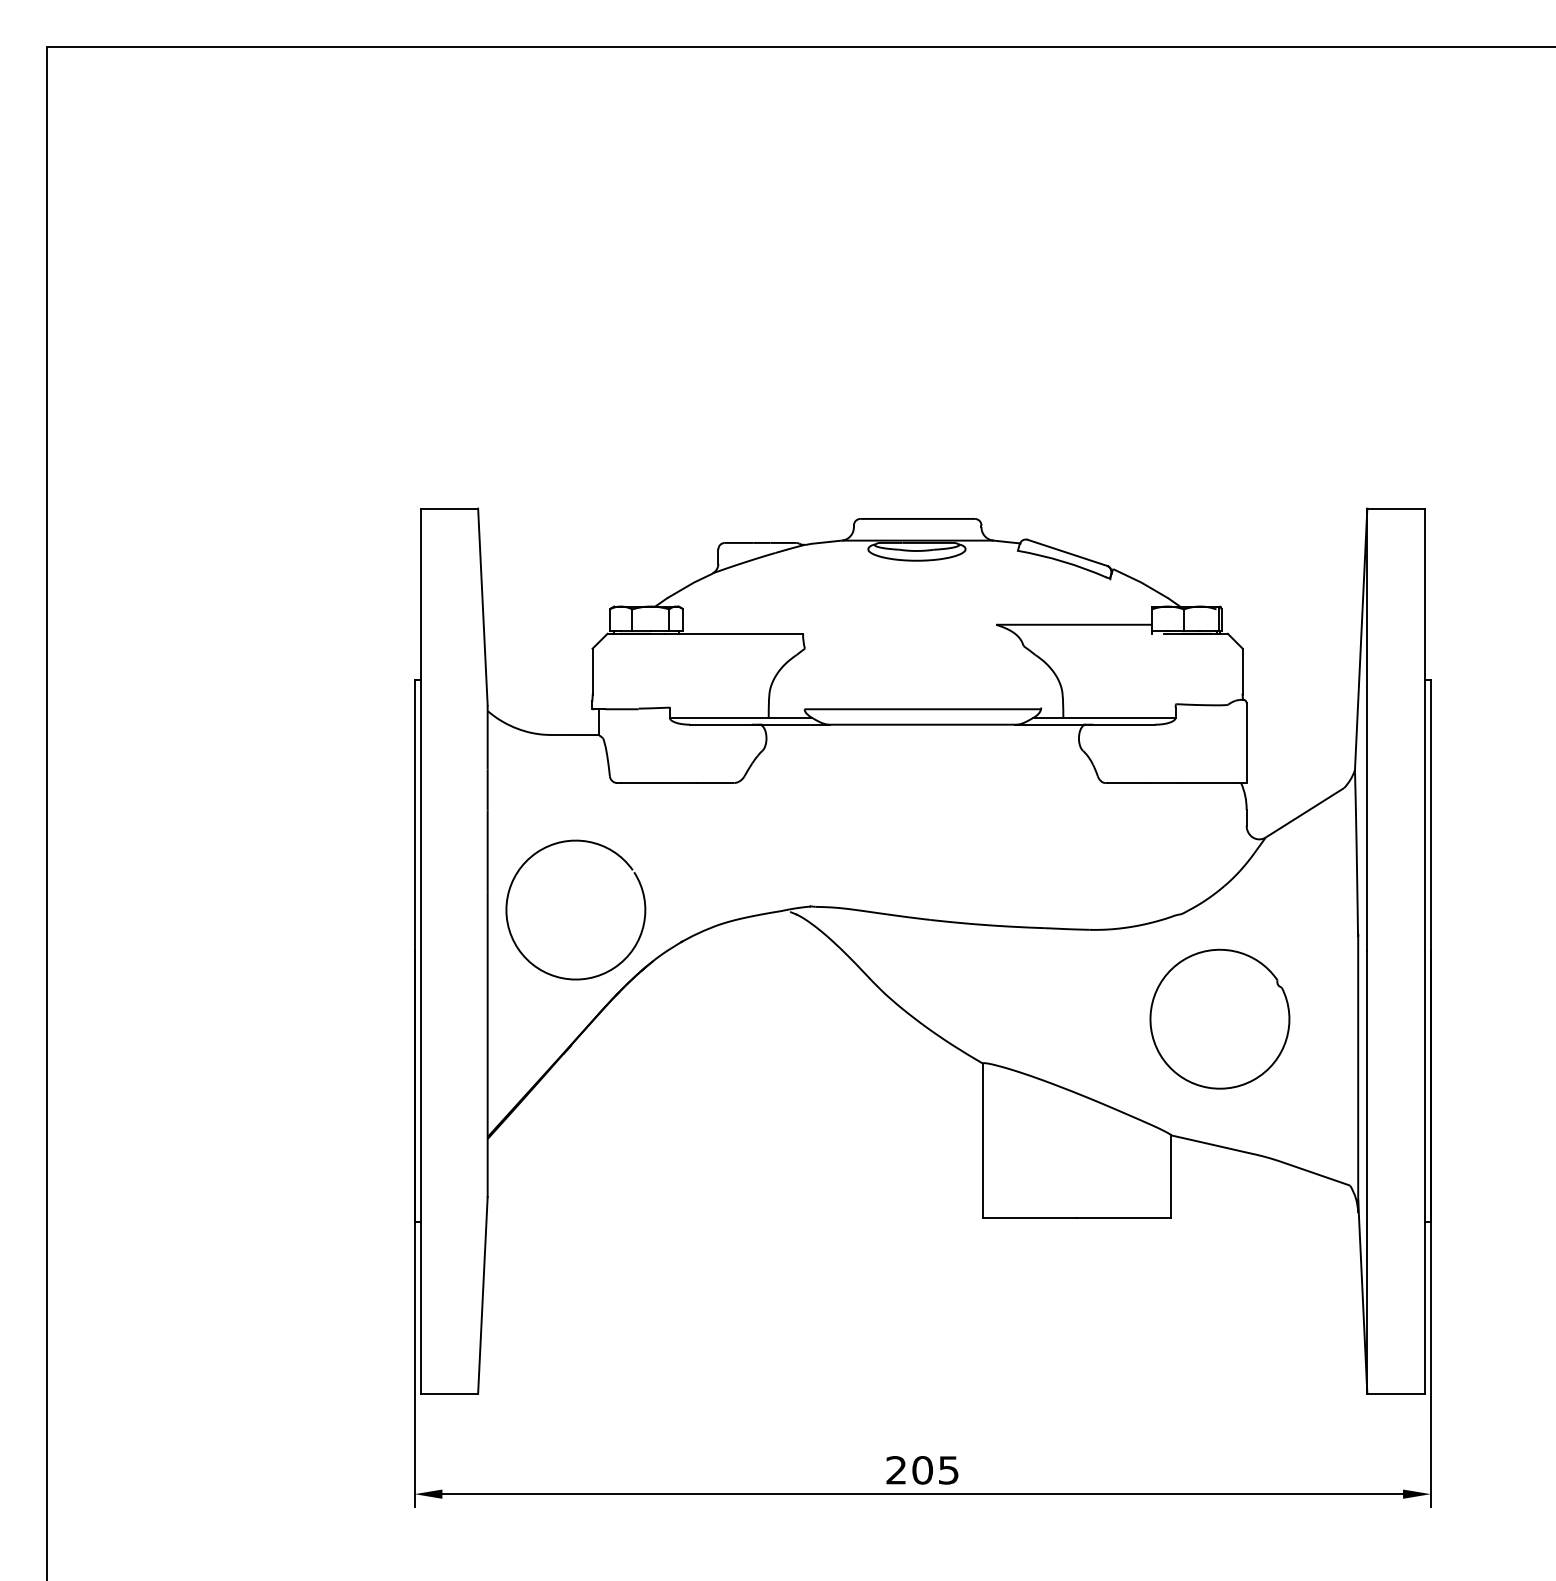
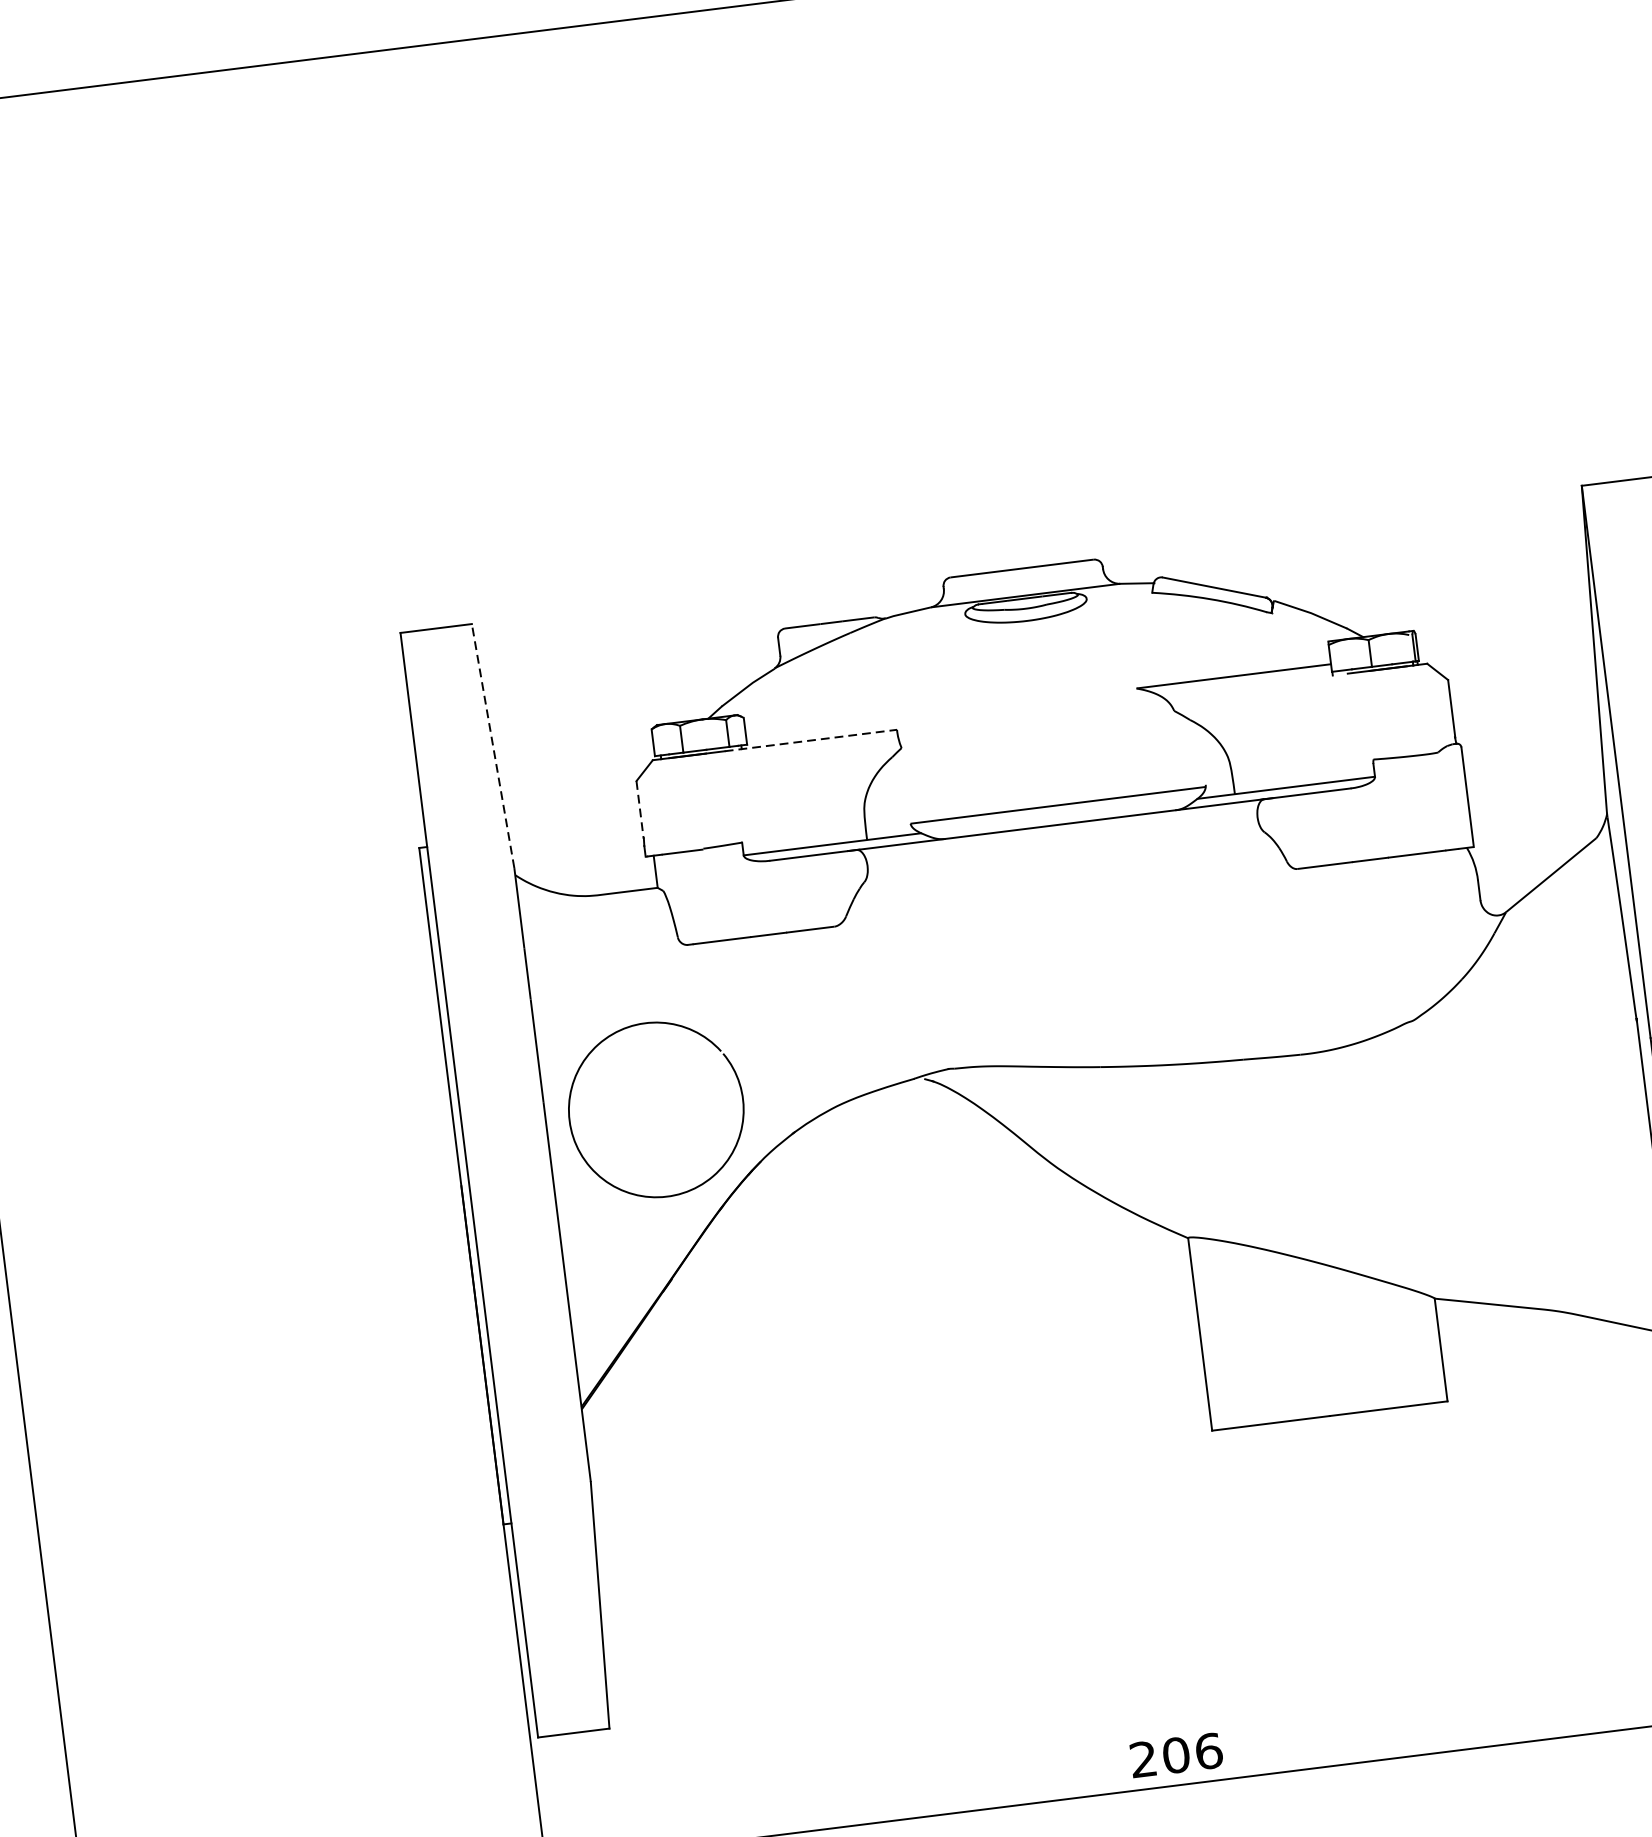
line: (482, 606) -> (492, 745), solid -> dashed
line: (734, 633) -> (811, 740), solid -> dashed
line: (592, 672) -> (640, 810), solid -> dashed
part: (1219, 1018) -> (1476, 1145), removed
text: (948, 1470) -> (1208, 1751), 205 -> 206

